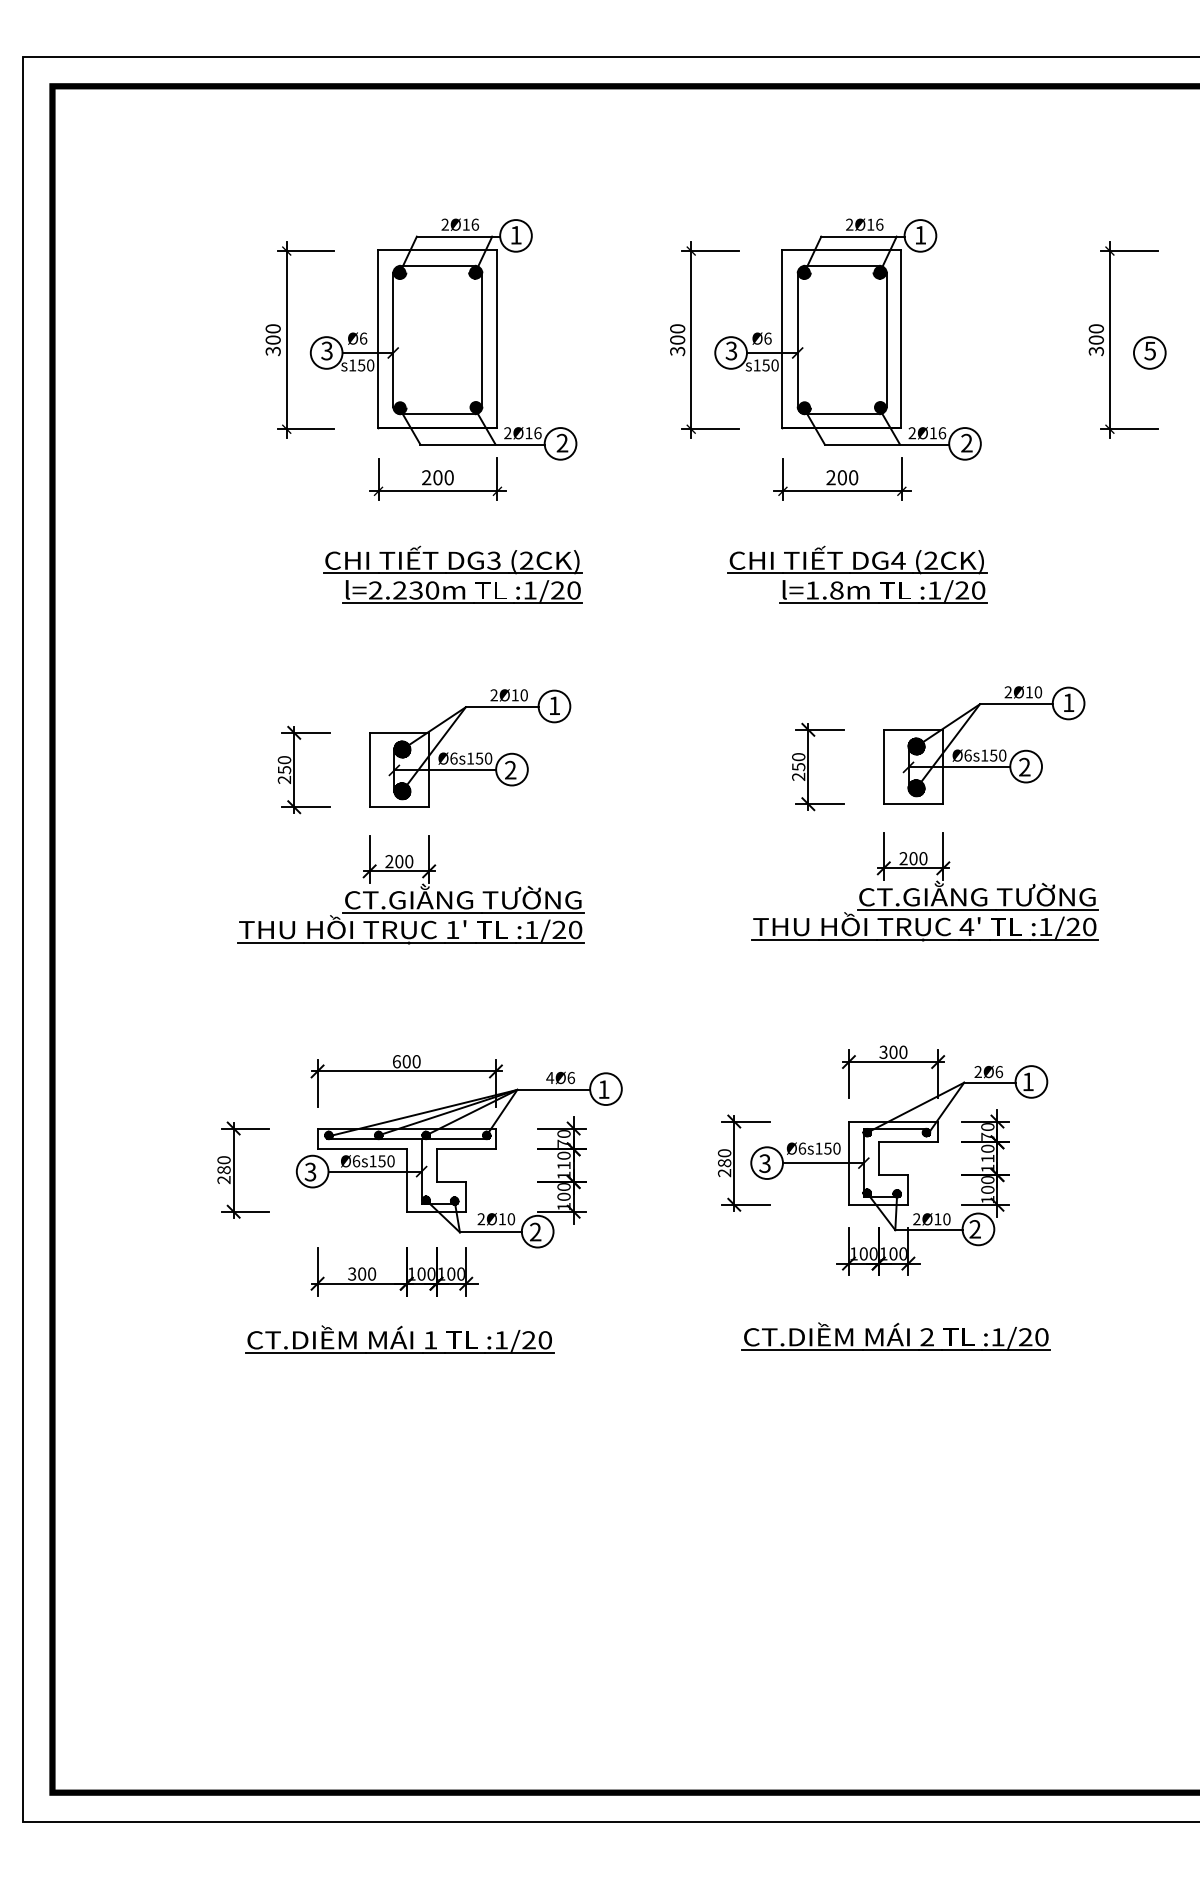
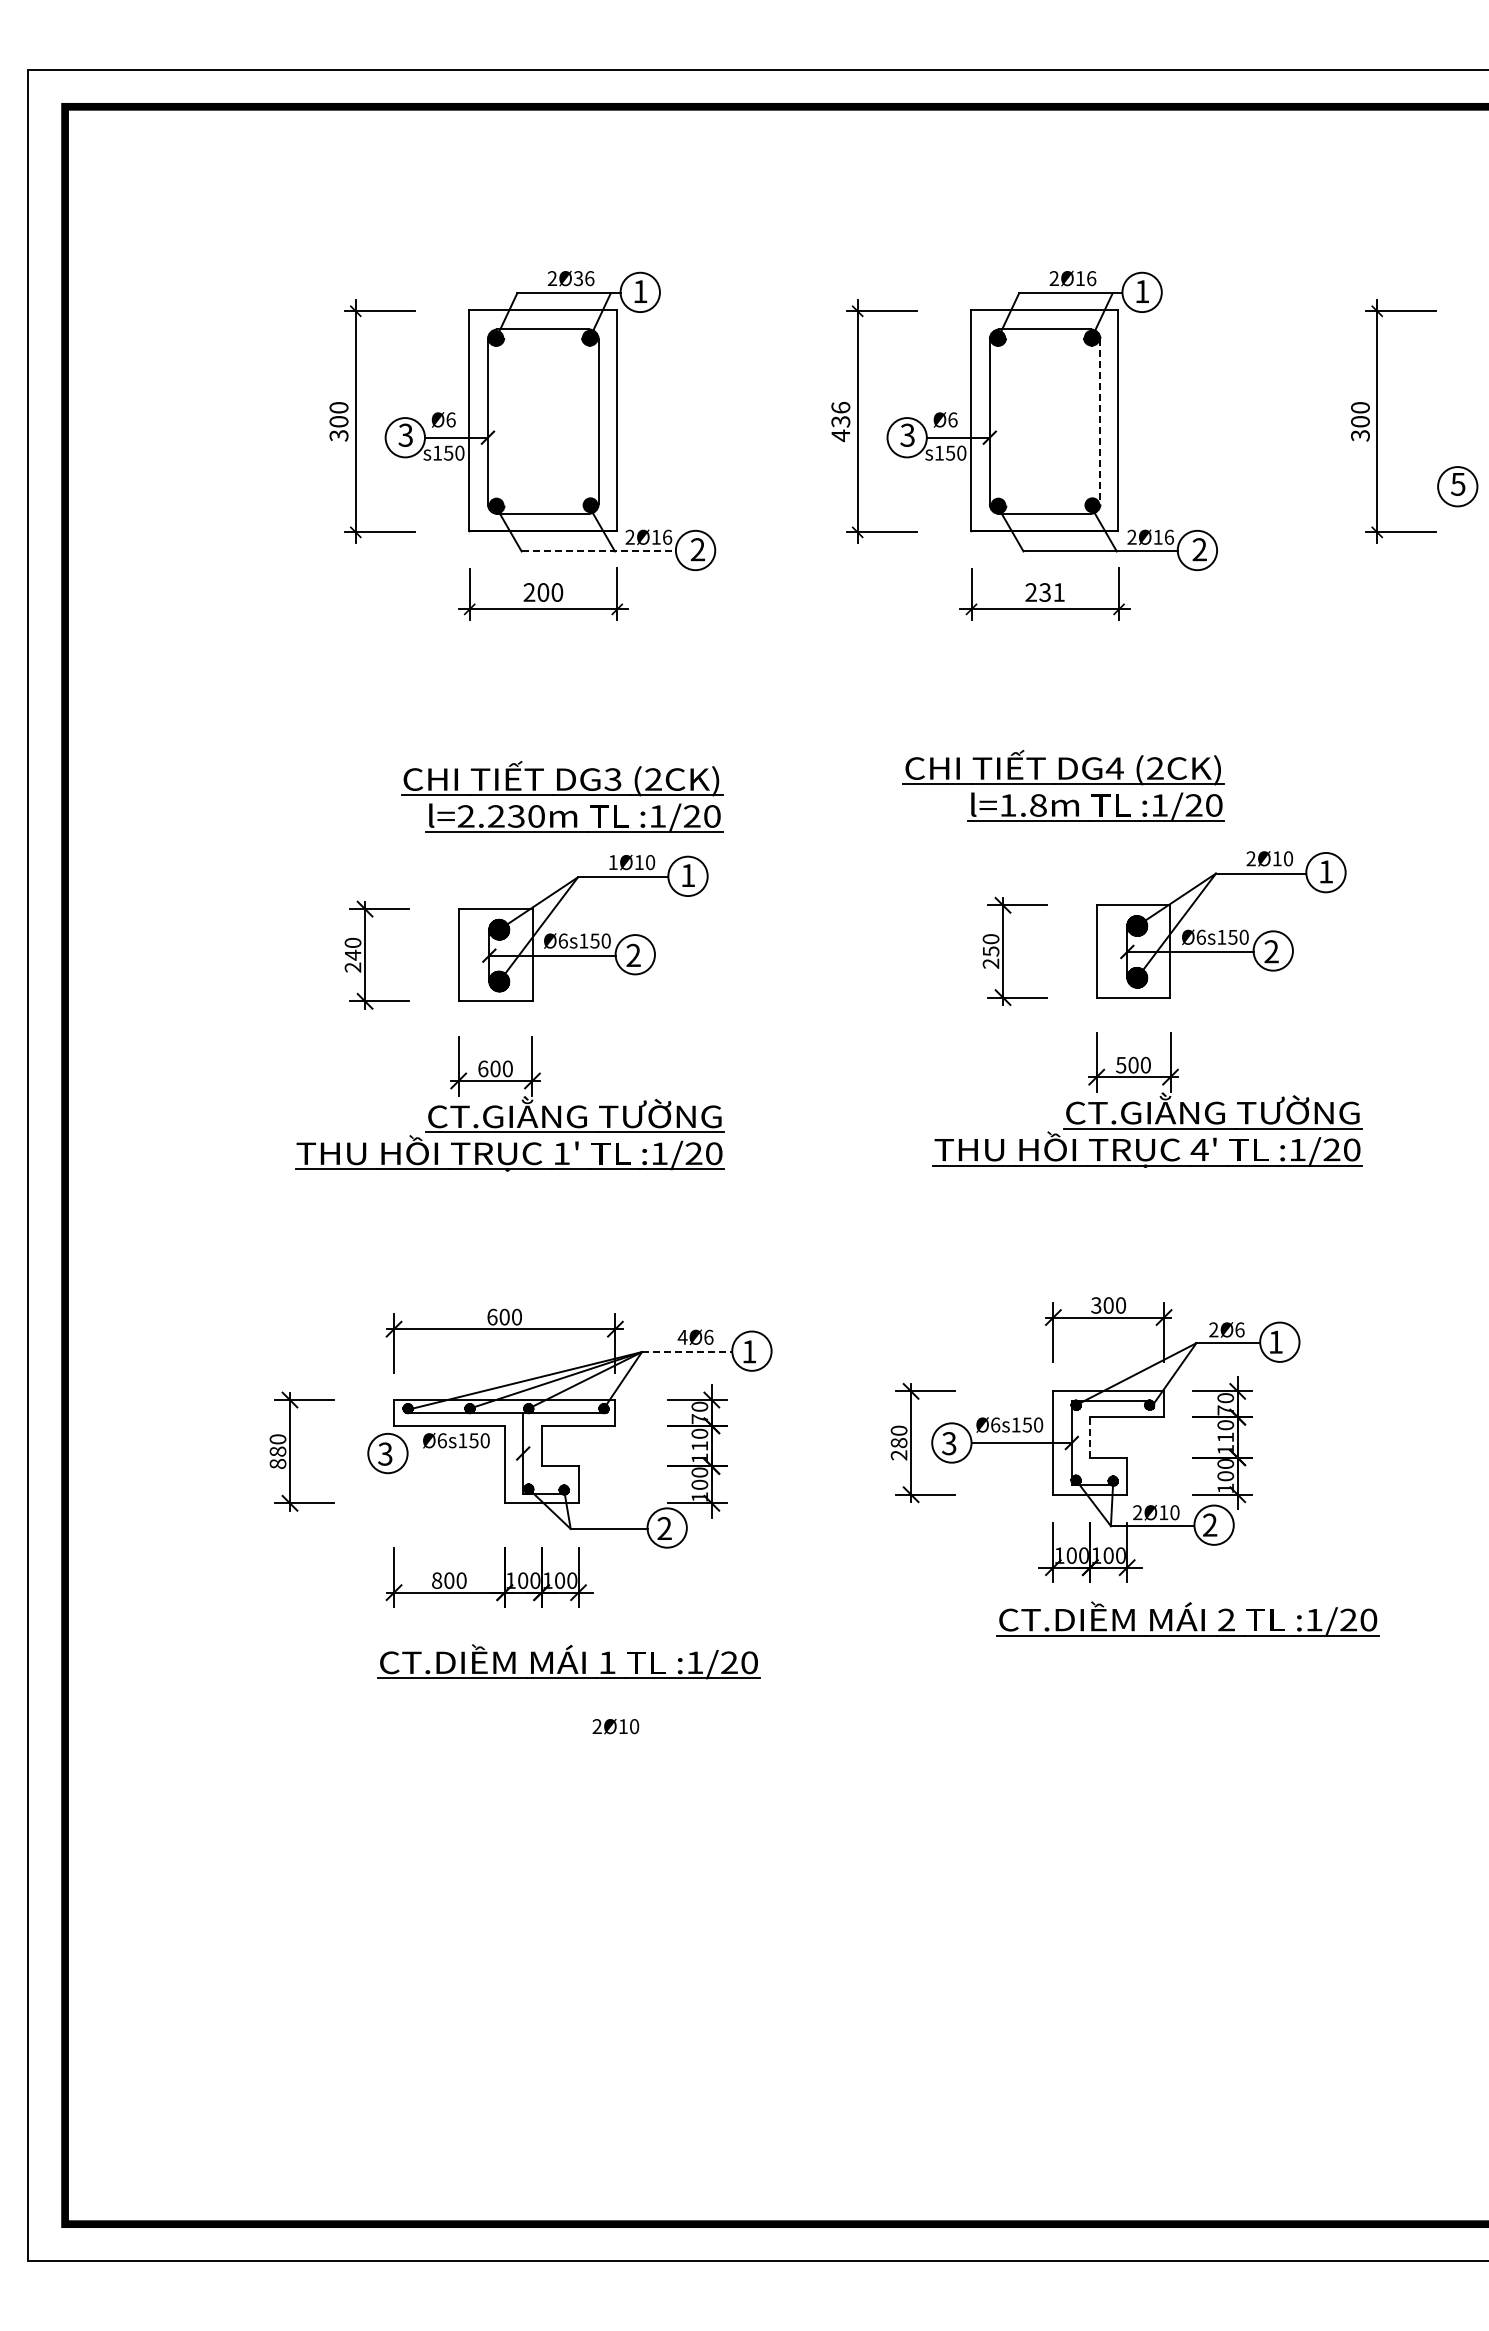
text: (465, 224) -> (577, 278), 2Ø16 -> 2Ø36
line: (886, 339) -> (1100, 421), solid -> dashed
text: (677, 340) -> (840, 422), 300 -> 436
part: (1149, 352) -> (1457, 486), moved
line: (483, 444) -> (599, 551), solid -> dashed
text: (847, 477) -> (1051, 592), 200 -> 231
part: (453, 574) -> (562, 796), moved
part: (857, 574) -> (1063, 785), moved
text: (493, 695) -> (612, 862), 2Ø10 -> 1Ø10
text: (284, 769) -> (353, 954), 250 -> 240
text: (903, 858) -> (1121, 1064), 200 -> 500
text: (389, 861) -> (483, 1068), 200 -> 600
line: (554, 1090) -> (687, 1352), solid -> dashed
line: (878, 1157) -> (1090, 1436), solid -> dashed
line: (375, 1171) -> (465, 1453), removed
text: (223, 1179) -> (277, 1463), 280 -> 880
text: (496, 1219) -> (615, 1726), moved
text: (351, 1273) -> (436, 1580), 300 -> 800
part: (895, 1336) -> (1187, 1618), moved
part: (399, 1339) -> (568, 1661), moved

